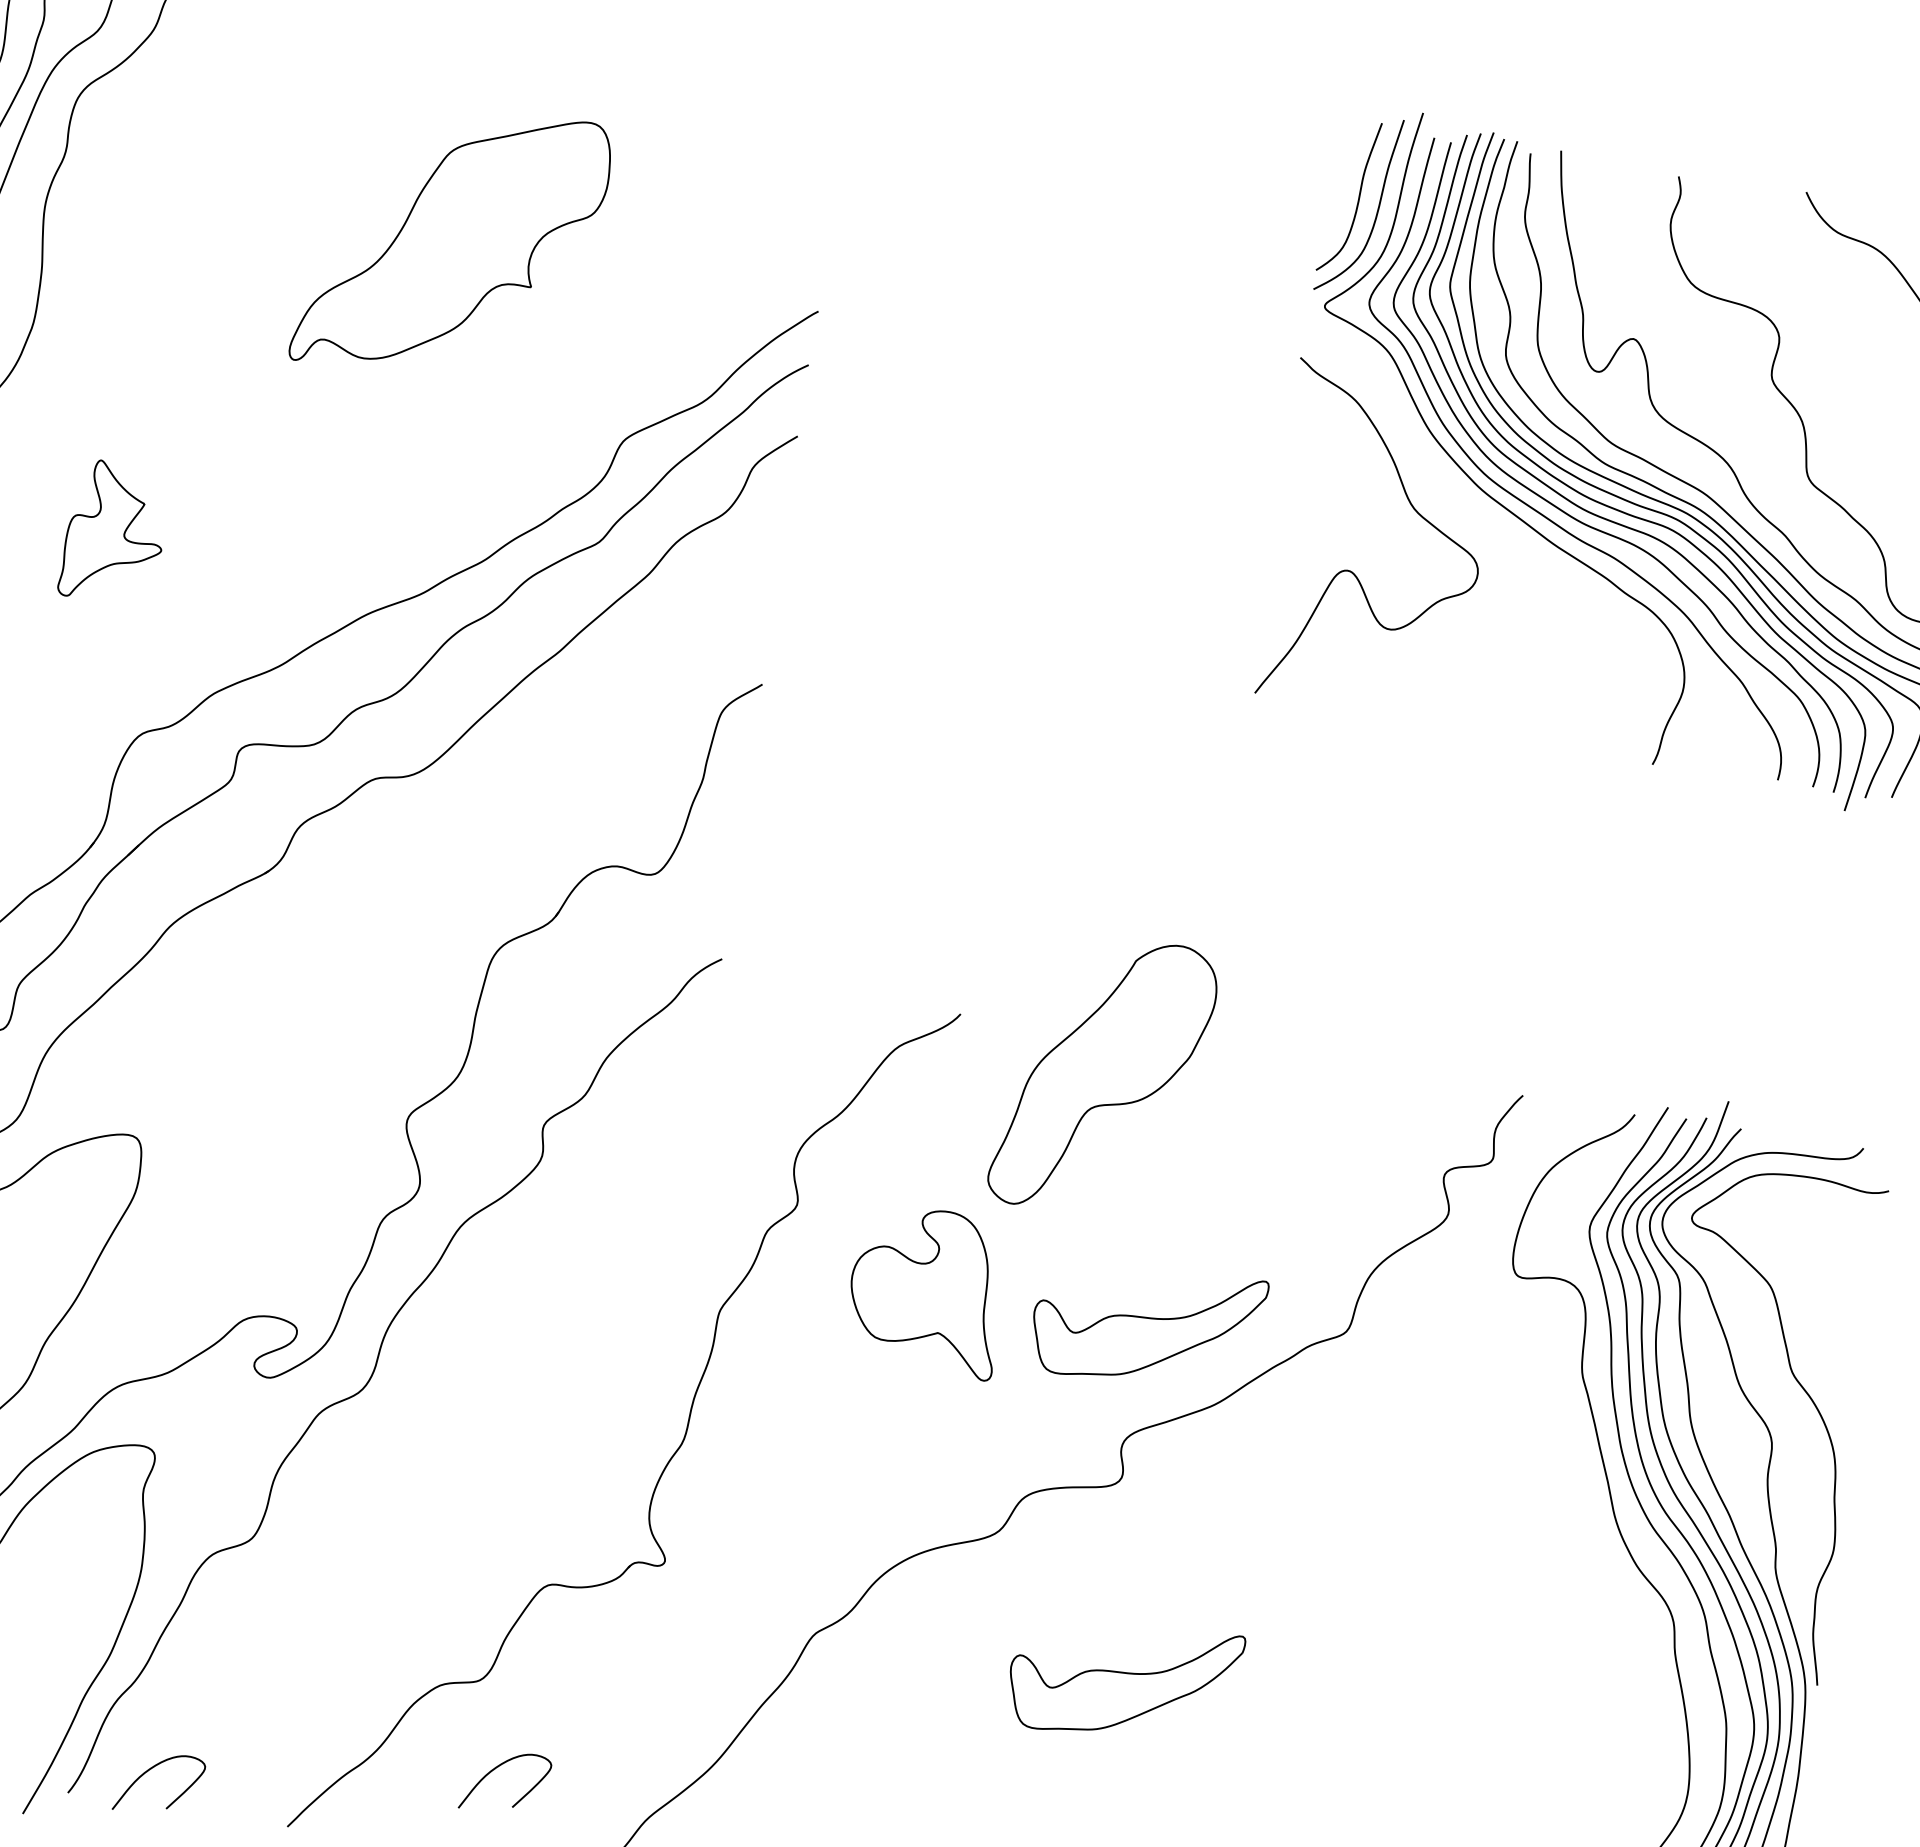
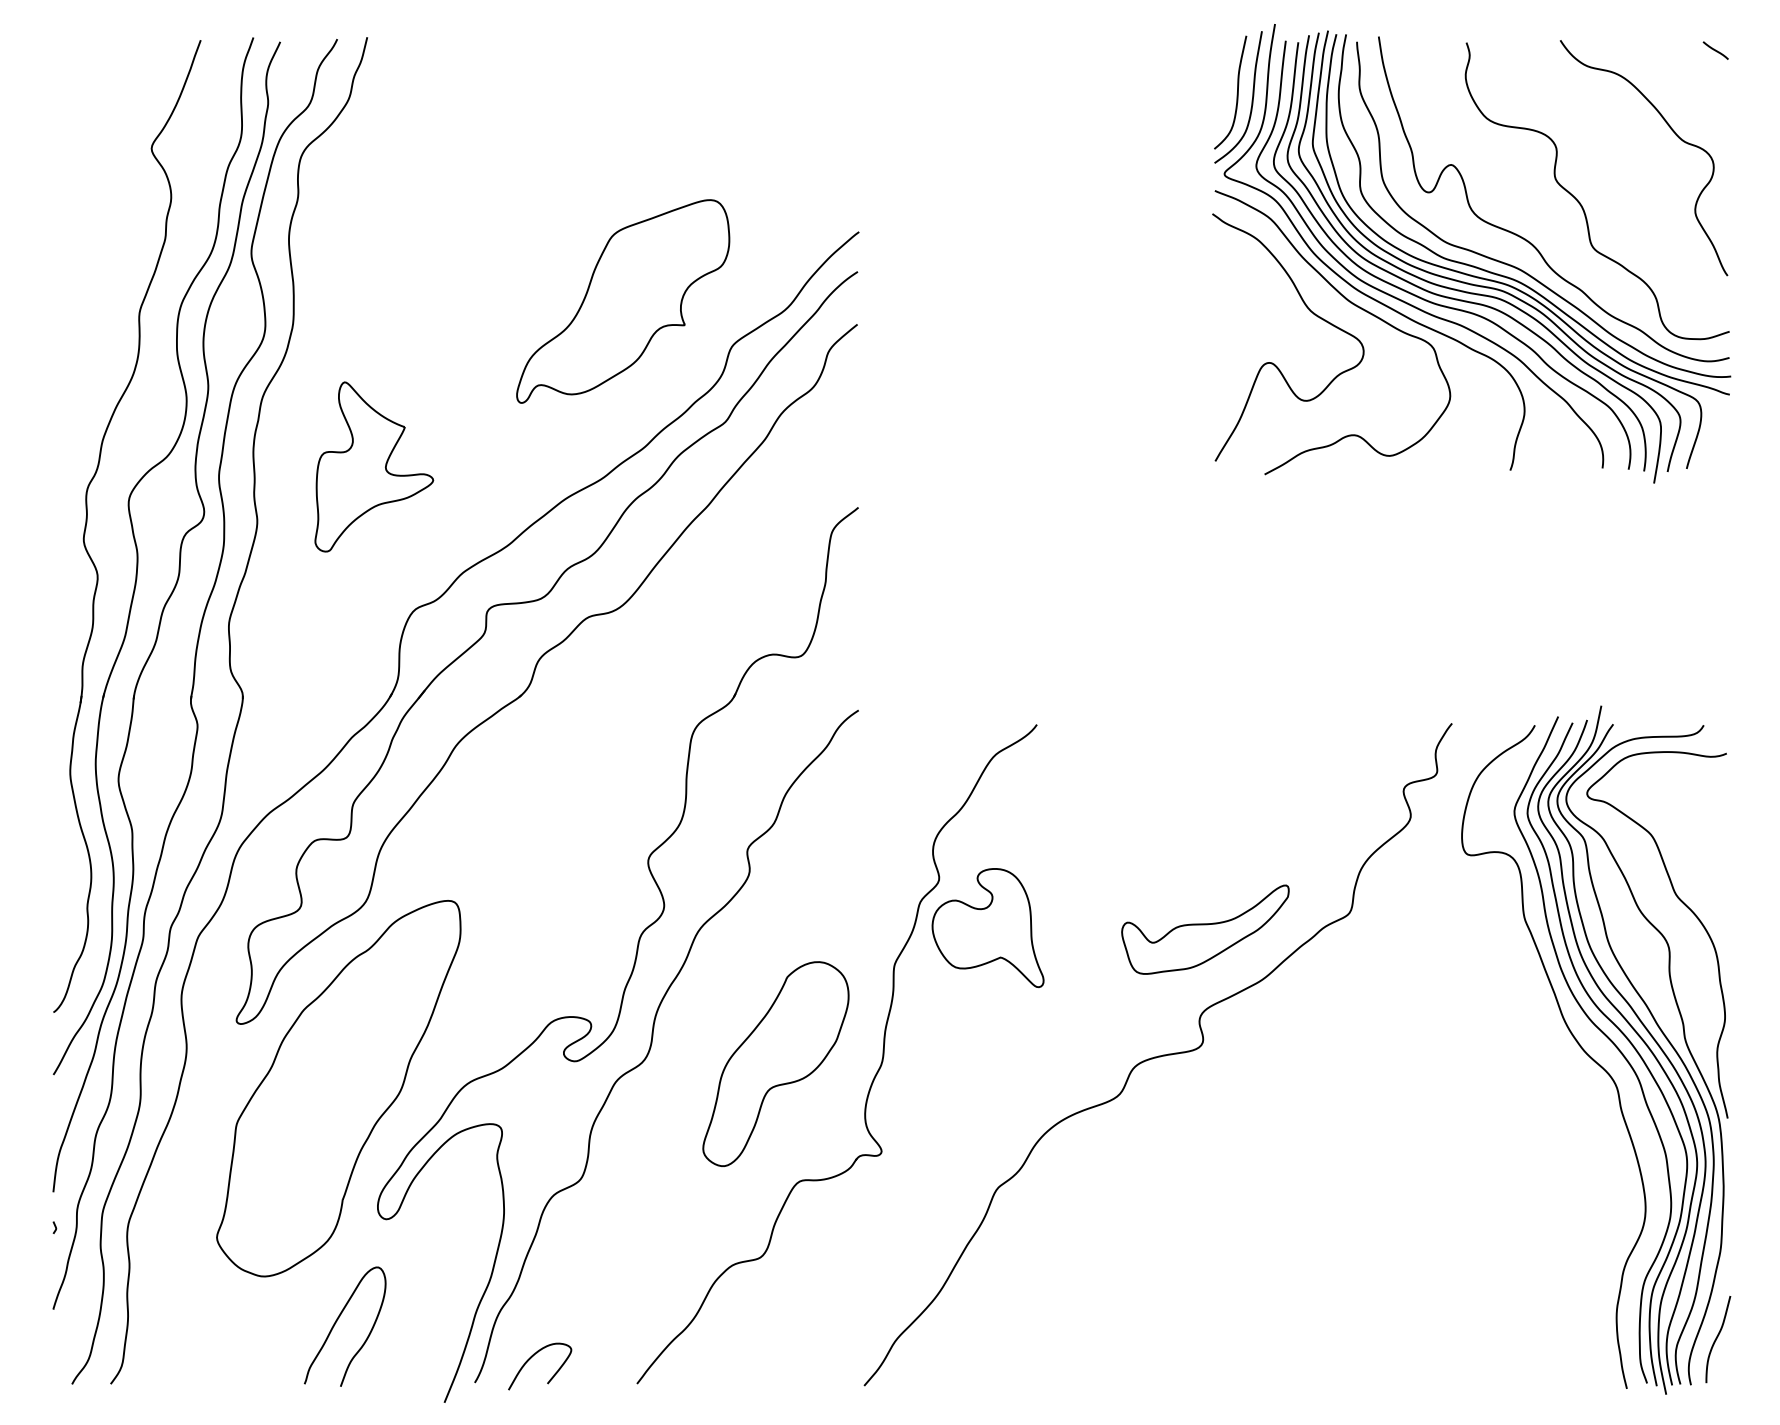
part: (452, 242) -> (623, 301), moved
curve: (1469, 506) -> (1350, 303), added
part: (115, 532) -> (374, 466), size x1.67
part: (1103, 1075) -> (775, 1063), moved
part: (926, 1291) -> (987, 928), moved
part: (1124, 1680) -> (1226, 1188), removed
curve: (497, 1768) -> (782, 1319), removed

